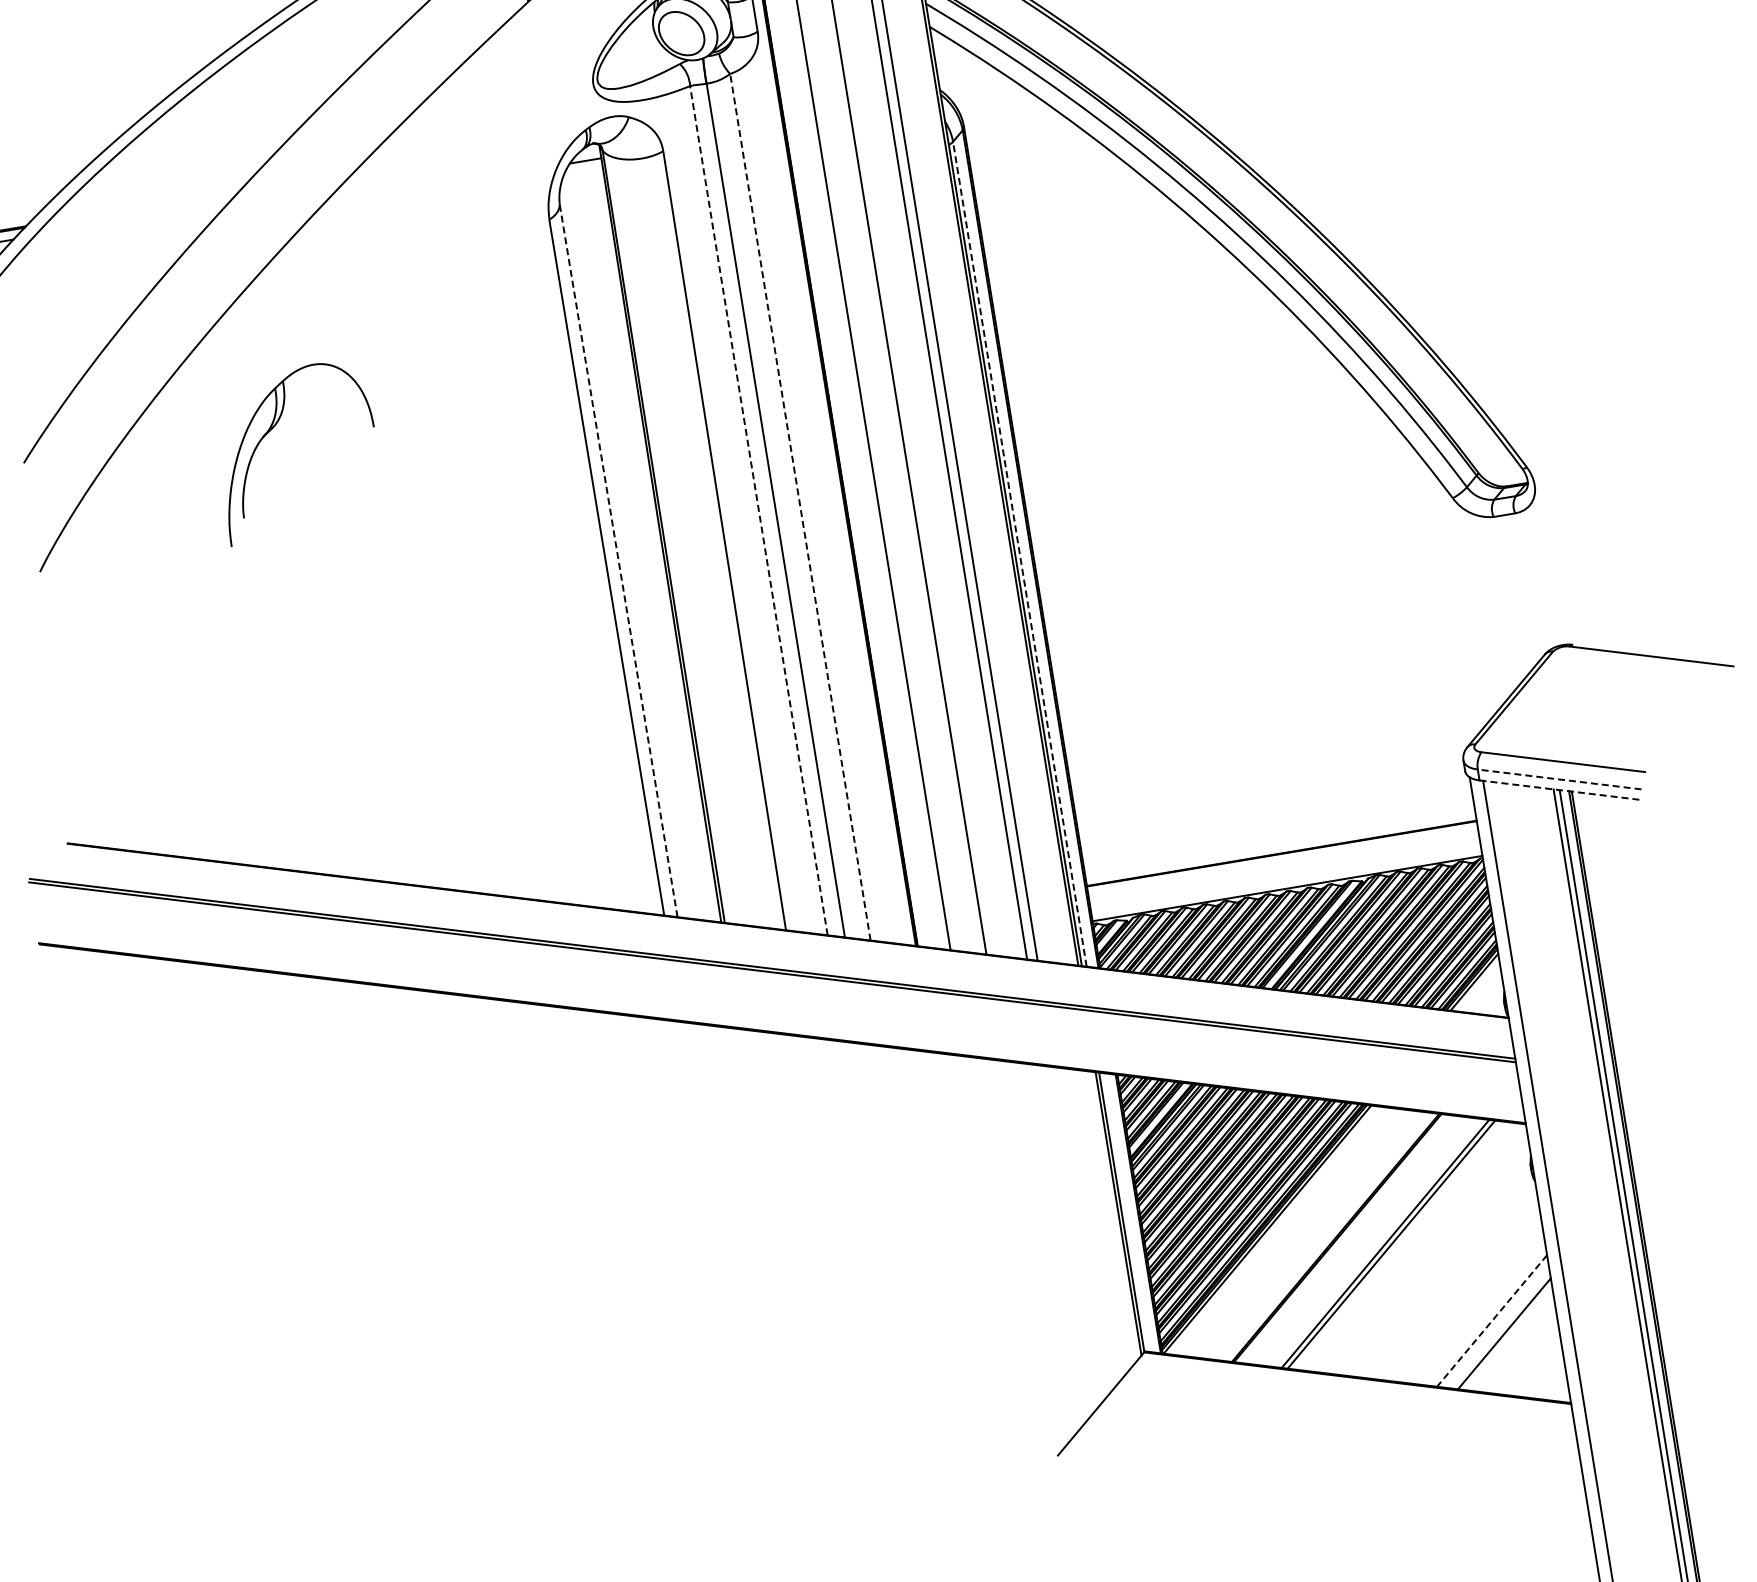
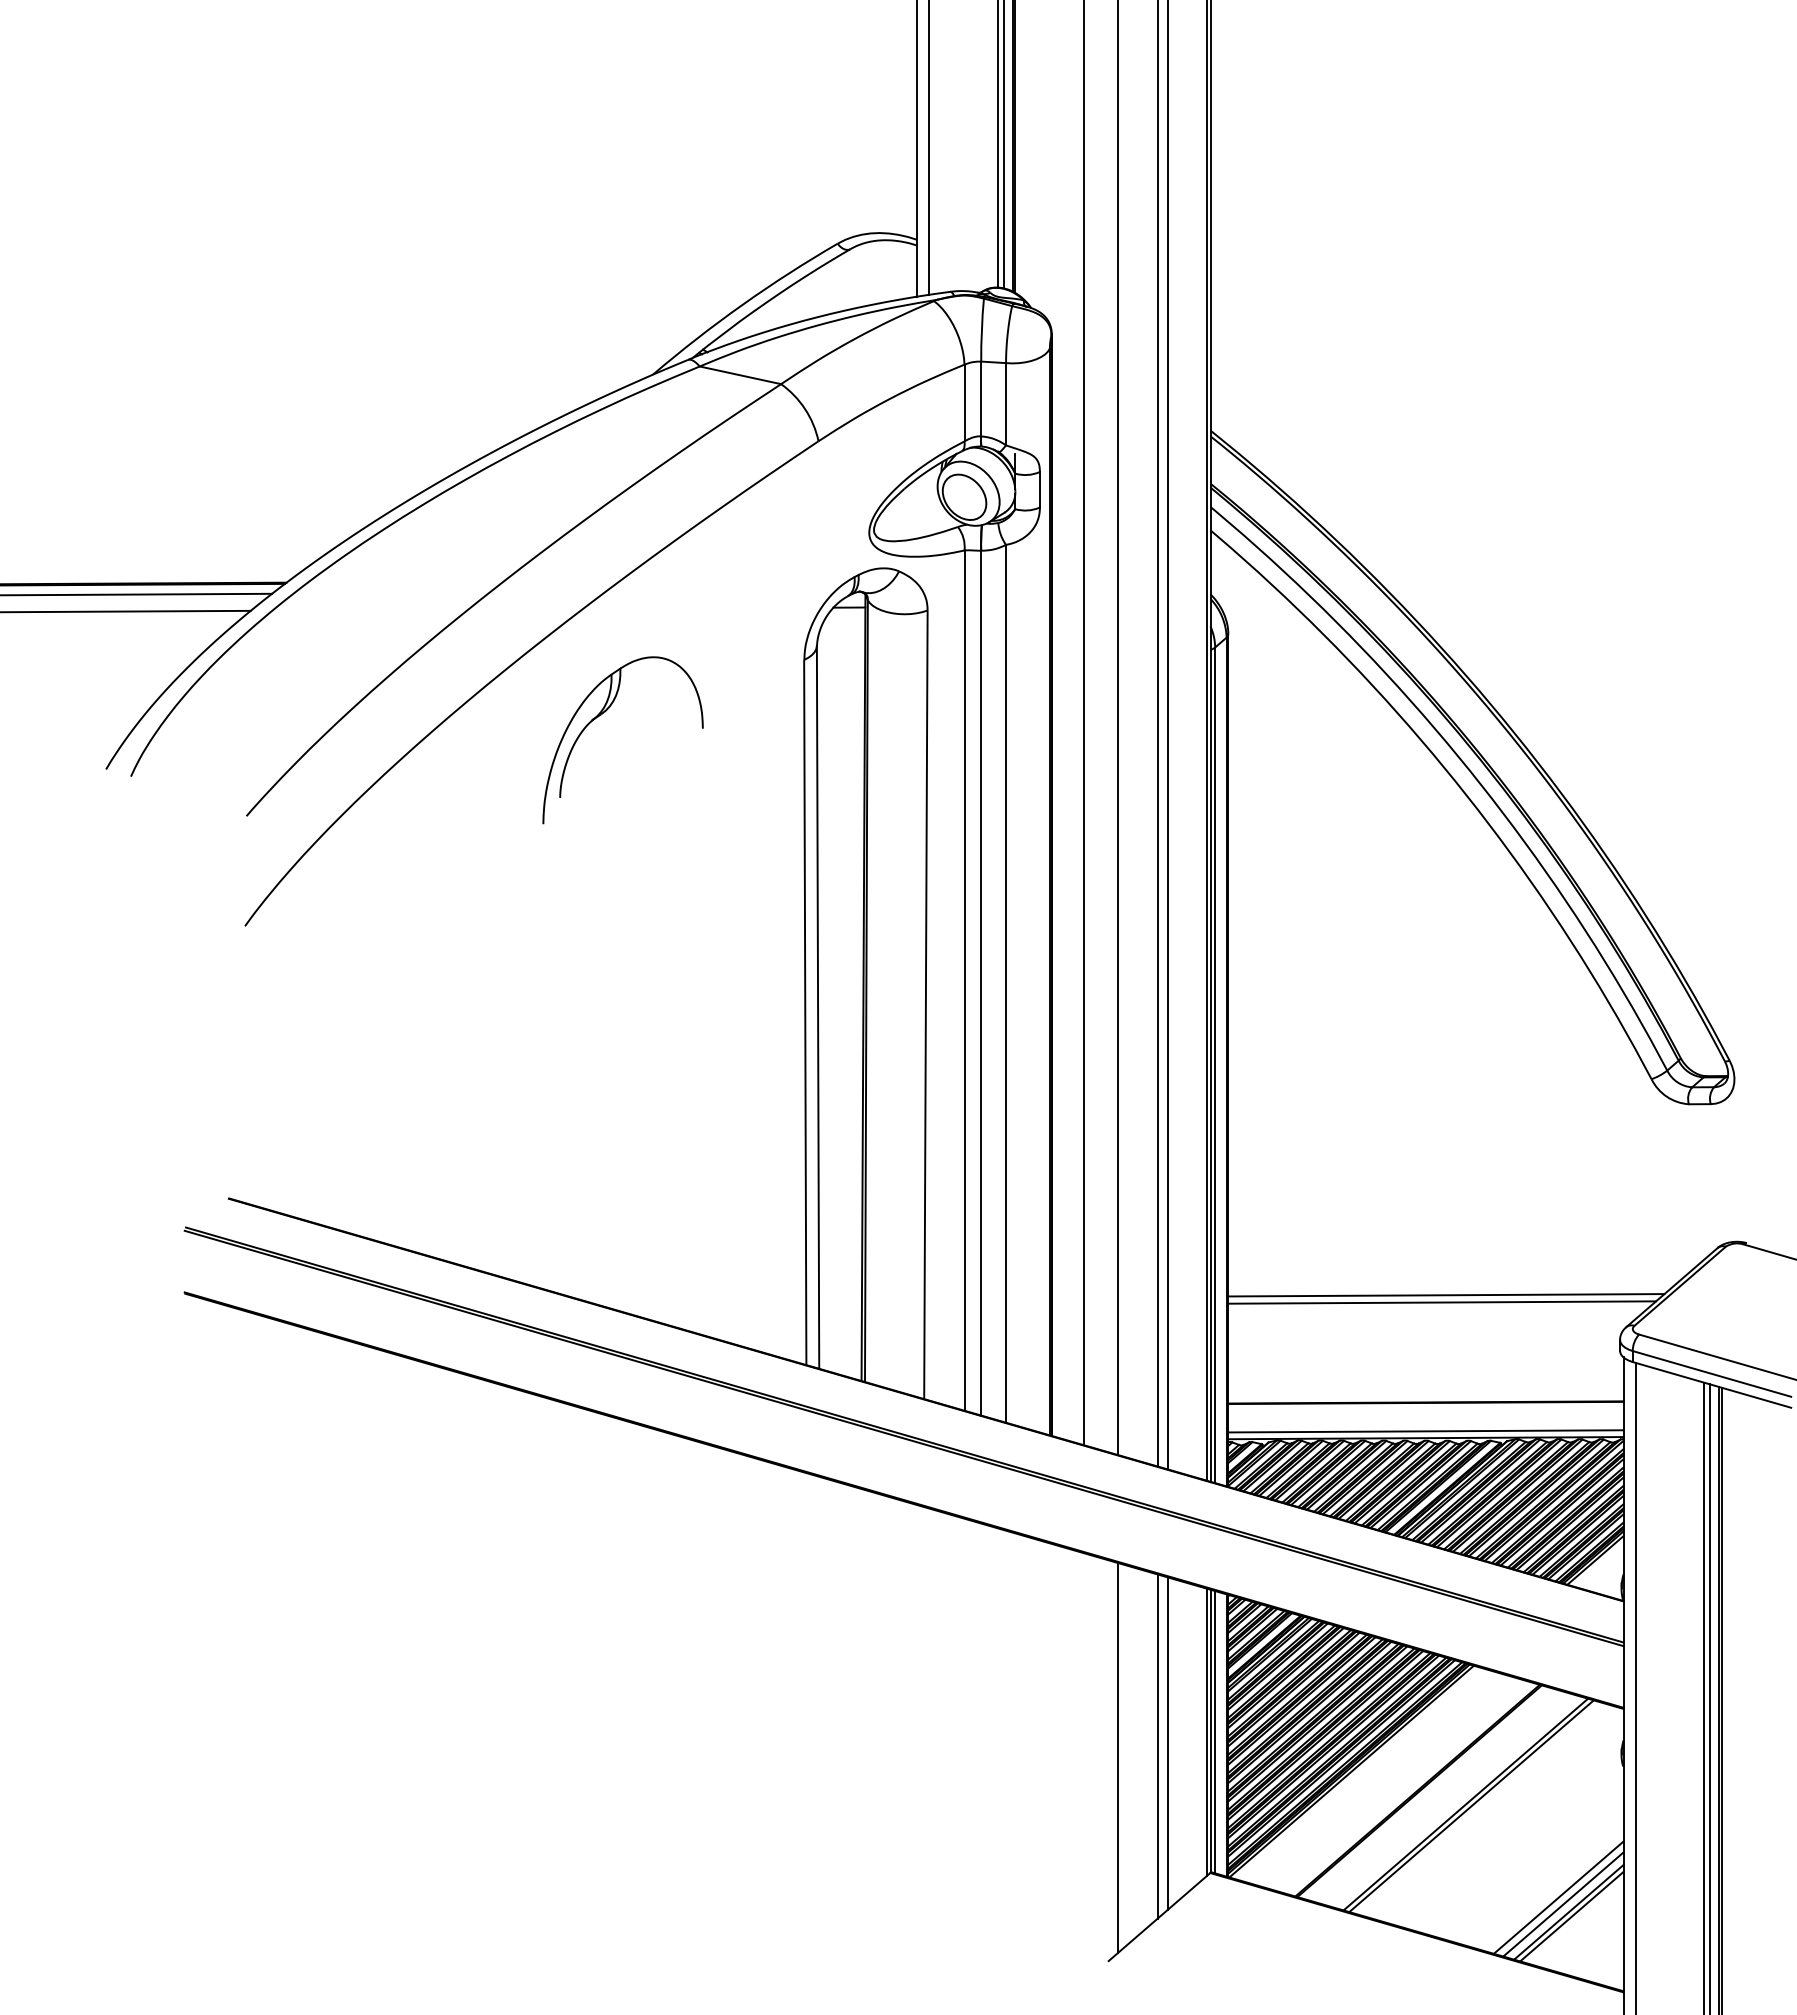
part: (271, 430) -> (601, 715), moved
line: (800, 506) -> (1006, 983), dashed -> solid
line: (758, 510) -> (964, 980), dashed -> solid
line: (1020, 554) -> (1215, 1065), dashed -> solid
line: (619, 560) -> (818, 1007), dashed -> solid
line: (1285, 744) -> (1446, 1295), added
line: (1282, 752) -> (1442, 1302), added
line: (1559, 779) -> (1711, 1373), dashed -> solid
line: (1561, 790) -> (1712, 1385), dashed -> solid
line: (1286, 882) -> (1425, 1431), added
line: (1126, 1212) -> (1215, 1732), added
line: (1081, 1231) -> (1167, 1743), added
line: (1071, 1235) -> (1157, 1746), added
line: (1035, 1253) -> (1118, 1757), added
line: (1491, 1320) -> (1558, 1897), dashed -> solid
line: (1497, 1326) -> (1563, 1904), added
line: (1507, 1337) -> (1571, 1916), added

